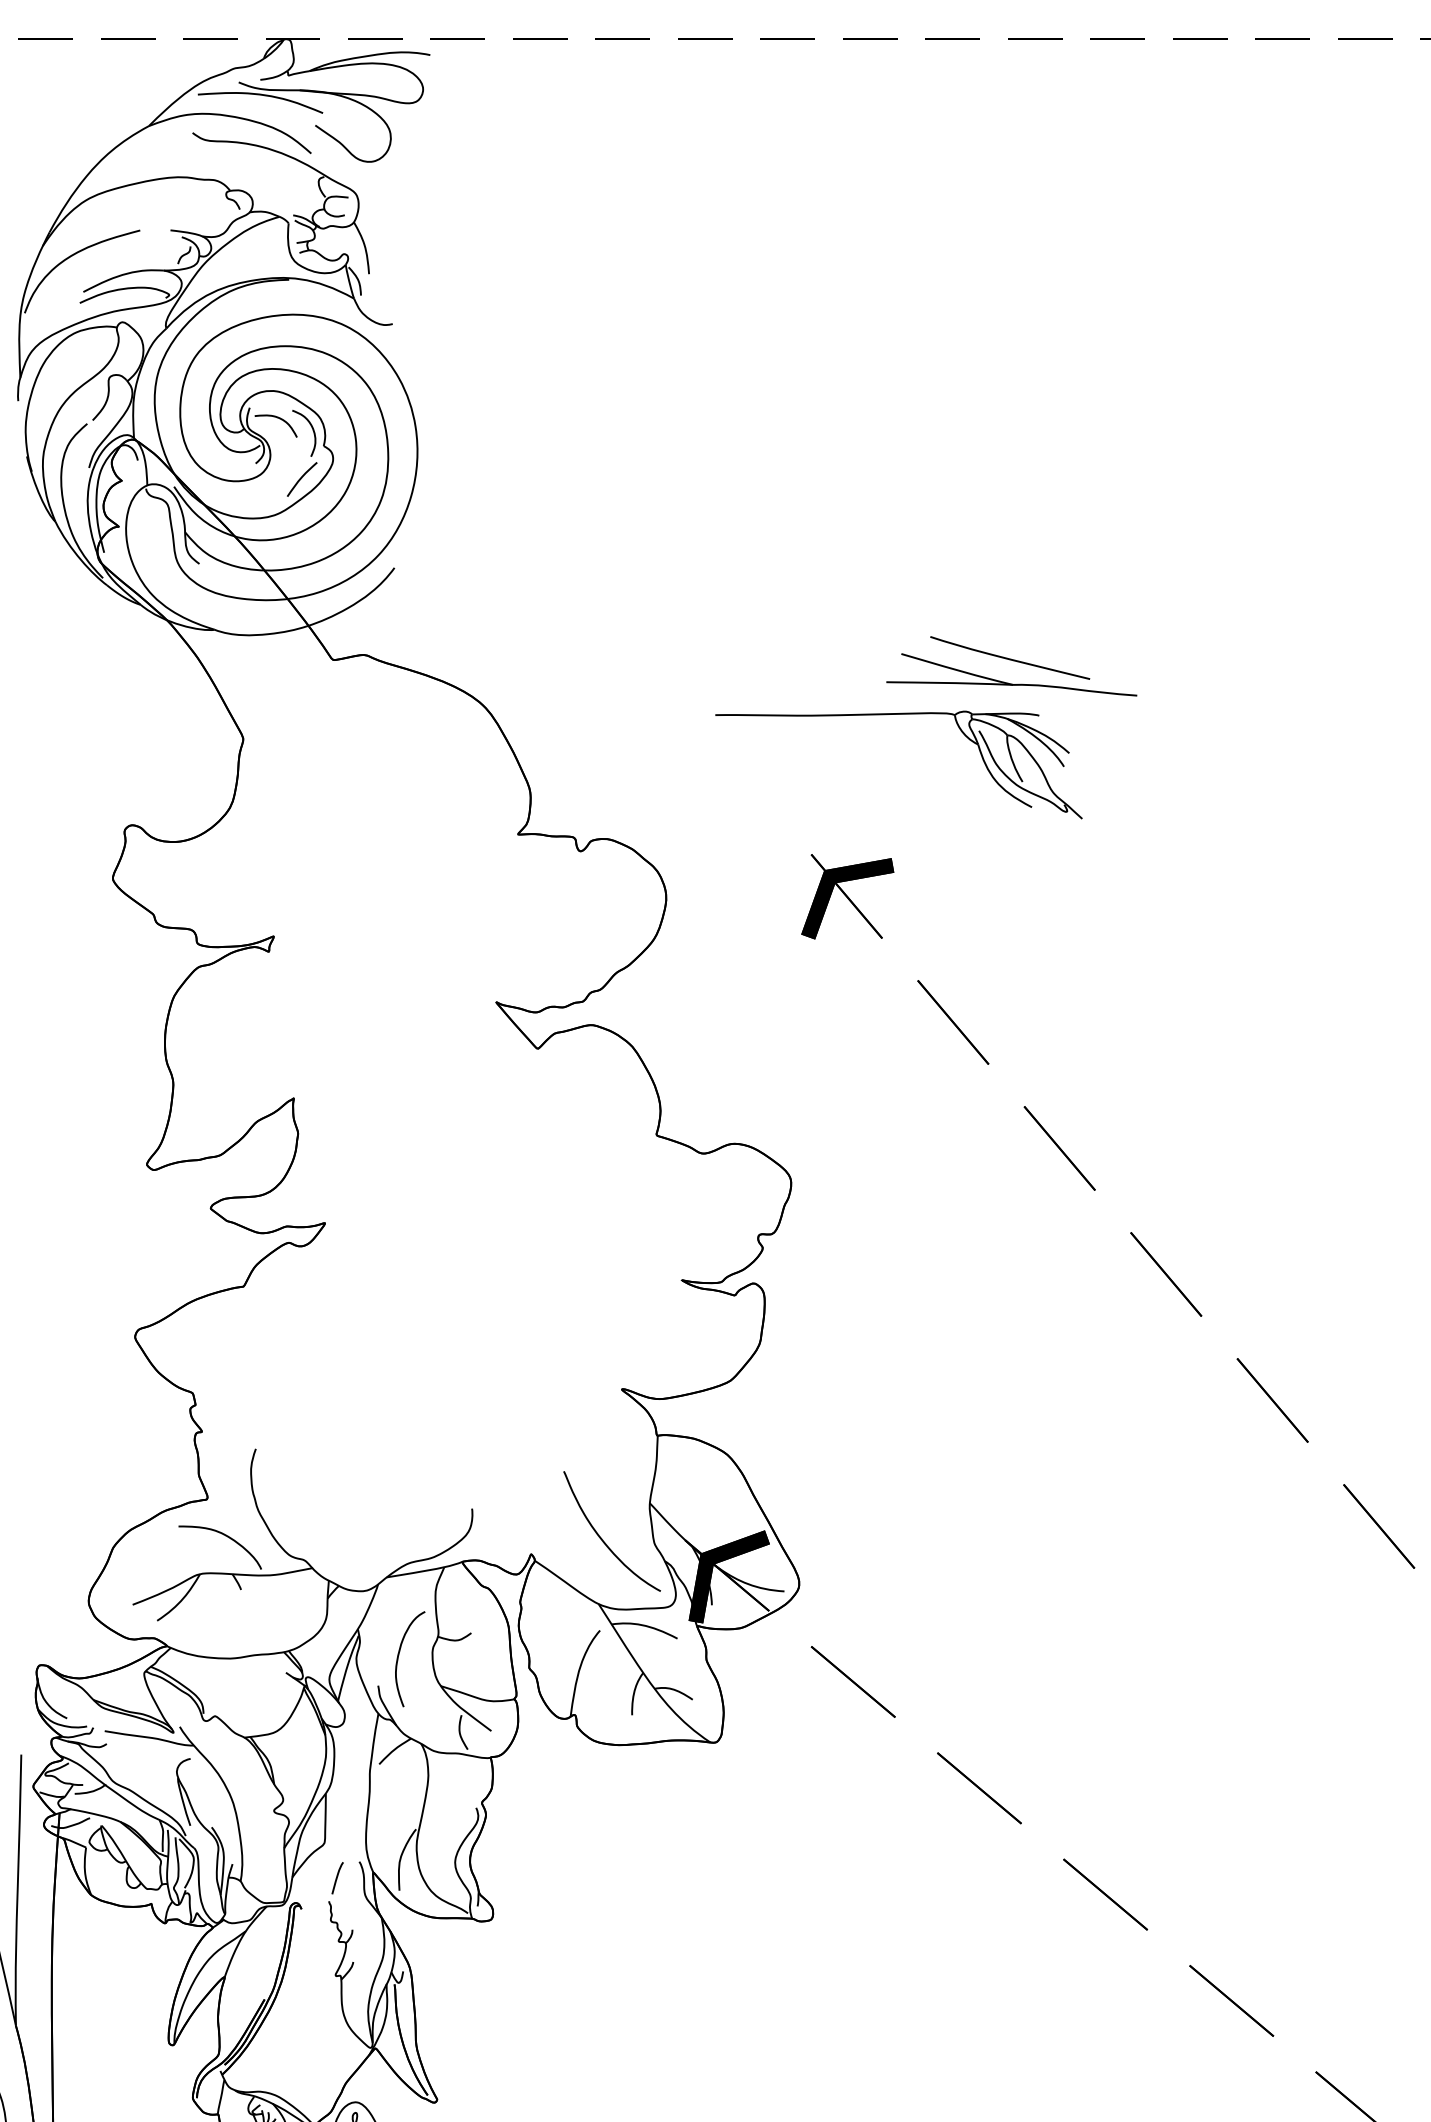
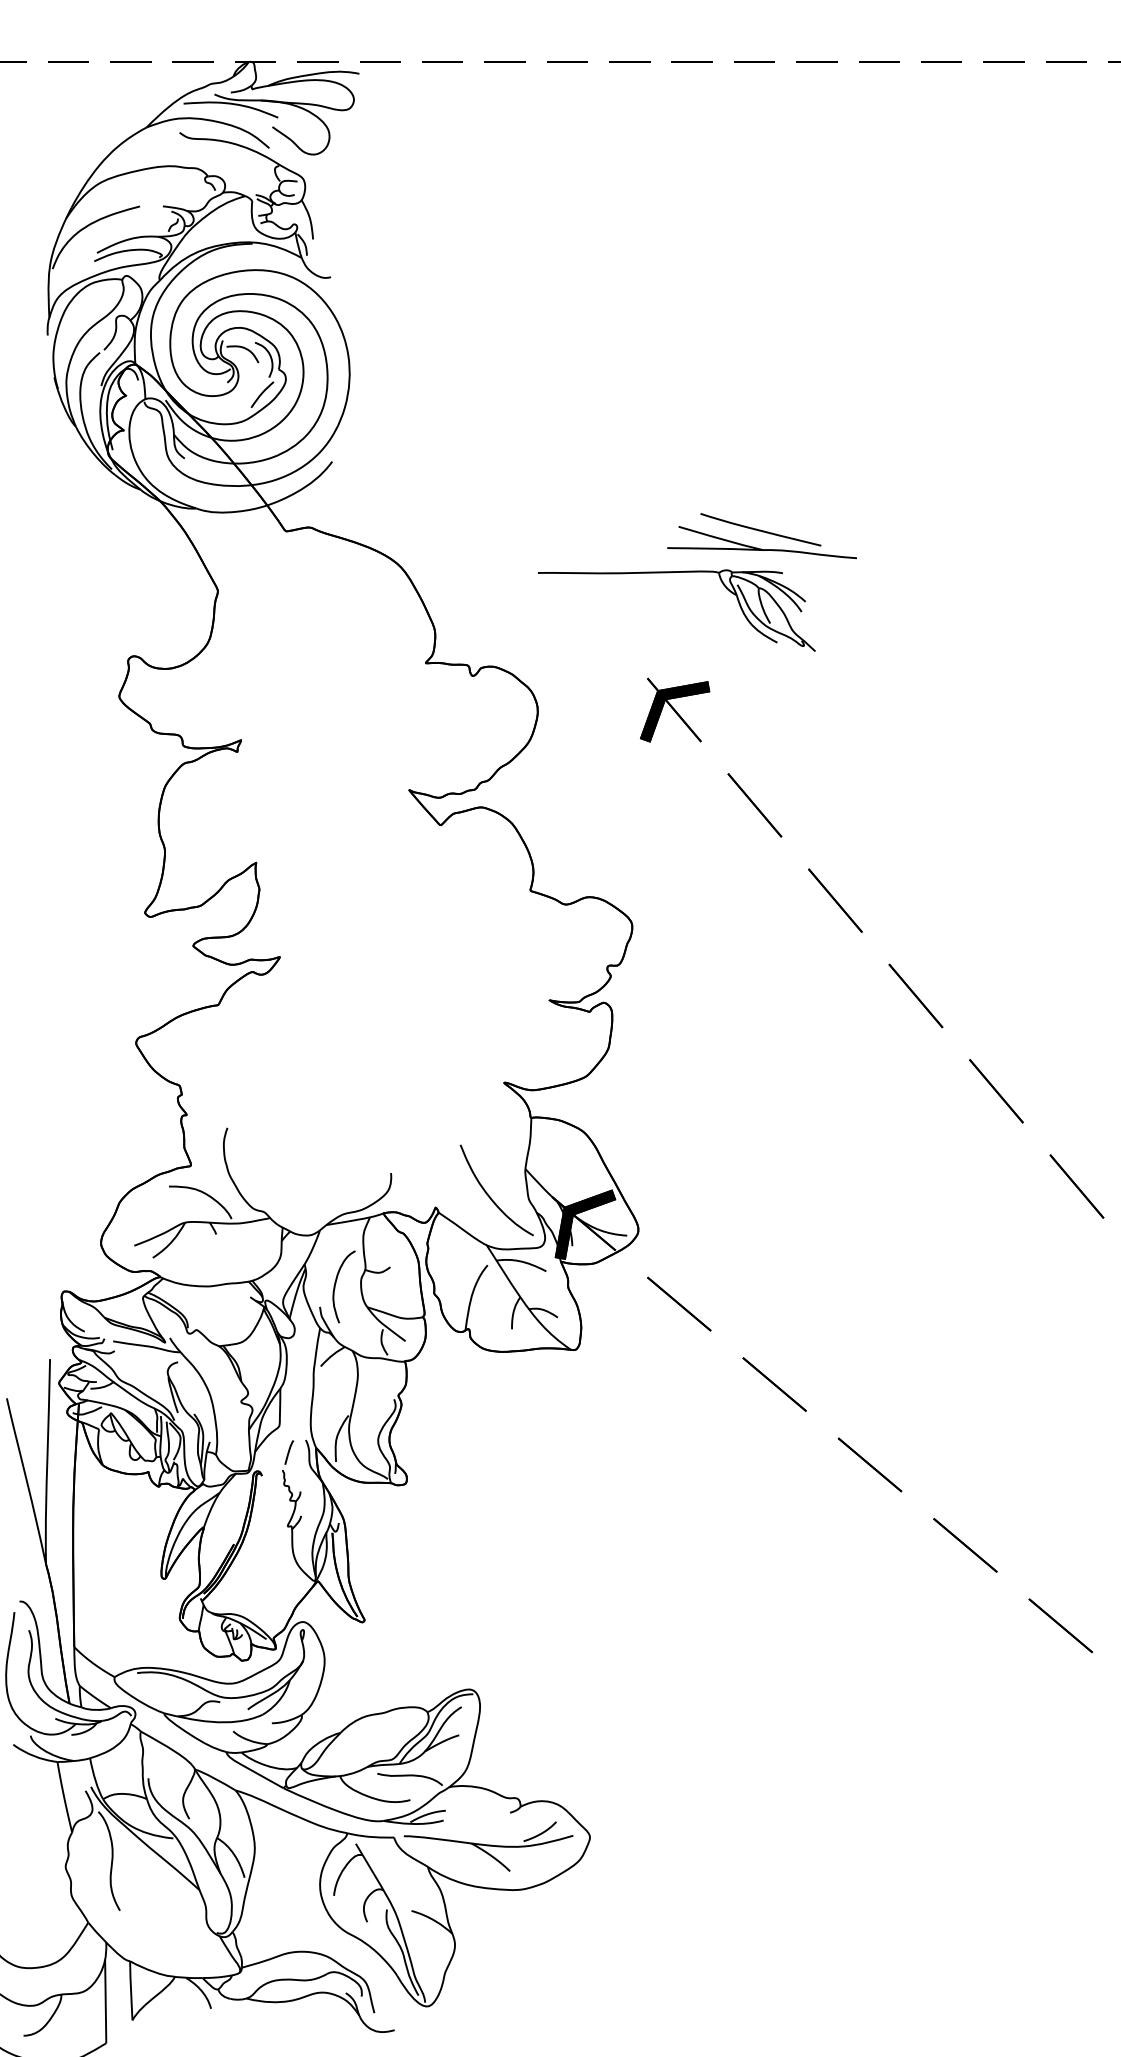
part: (926, 714) -> (697, 572), moved

